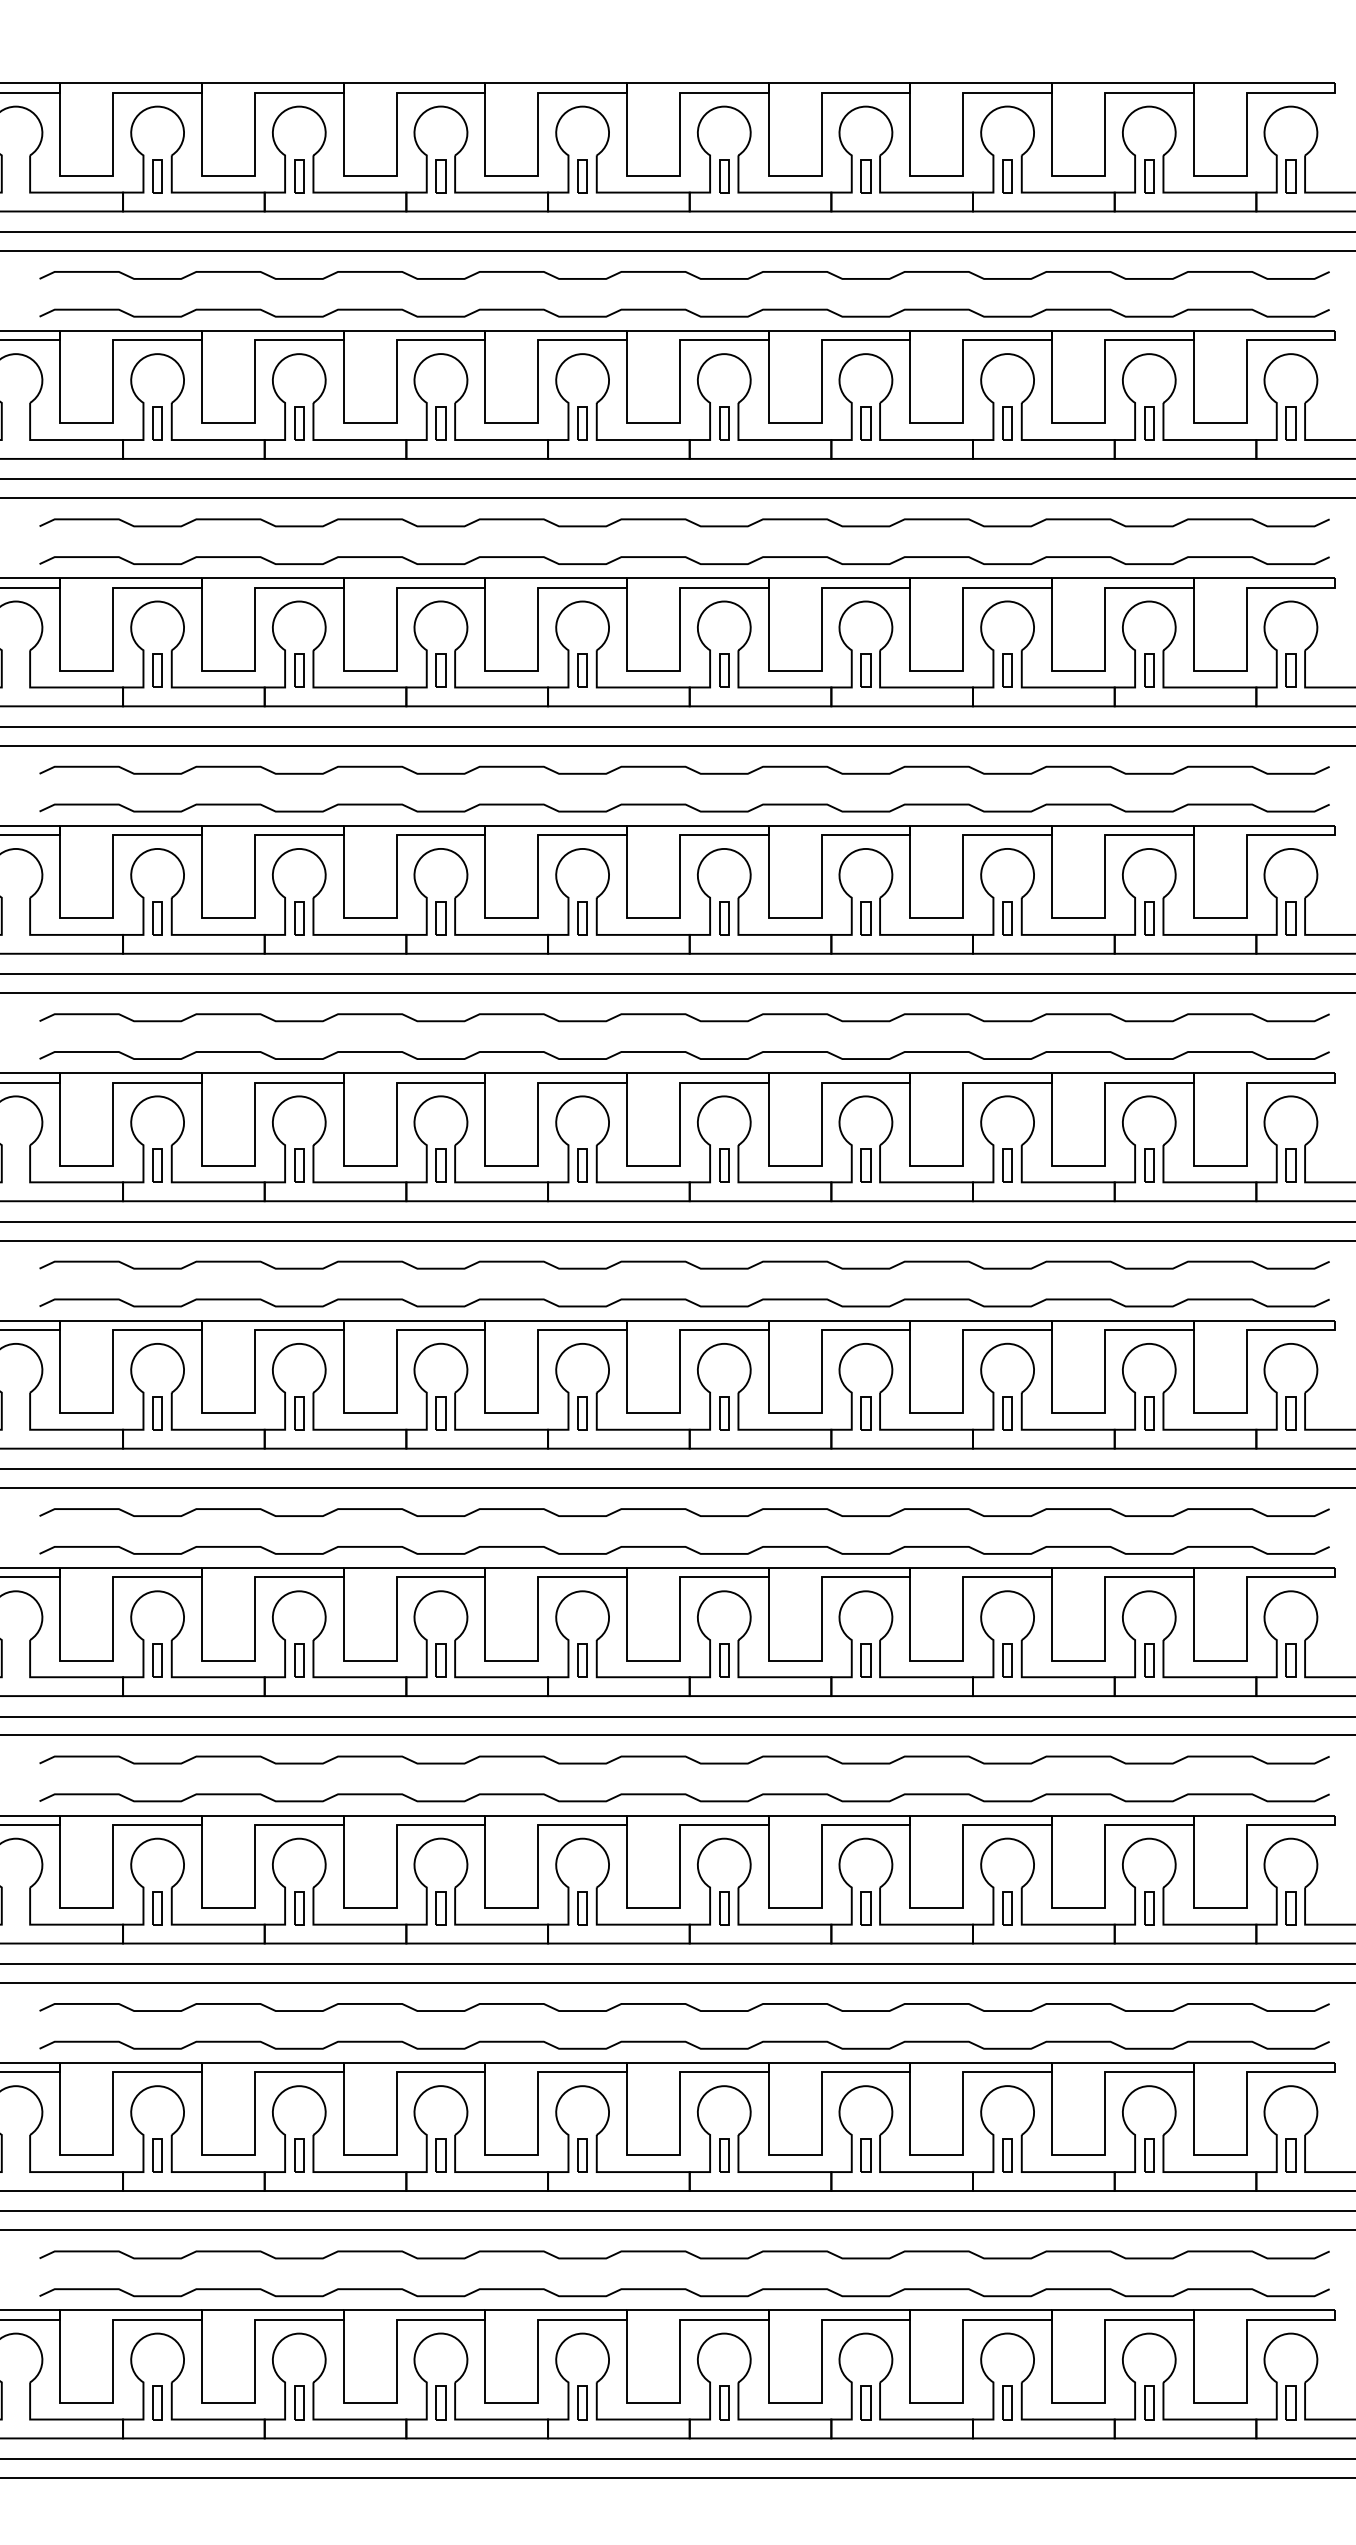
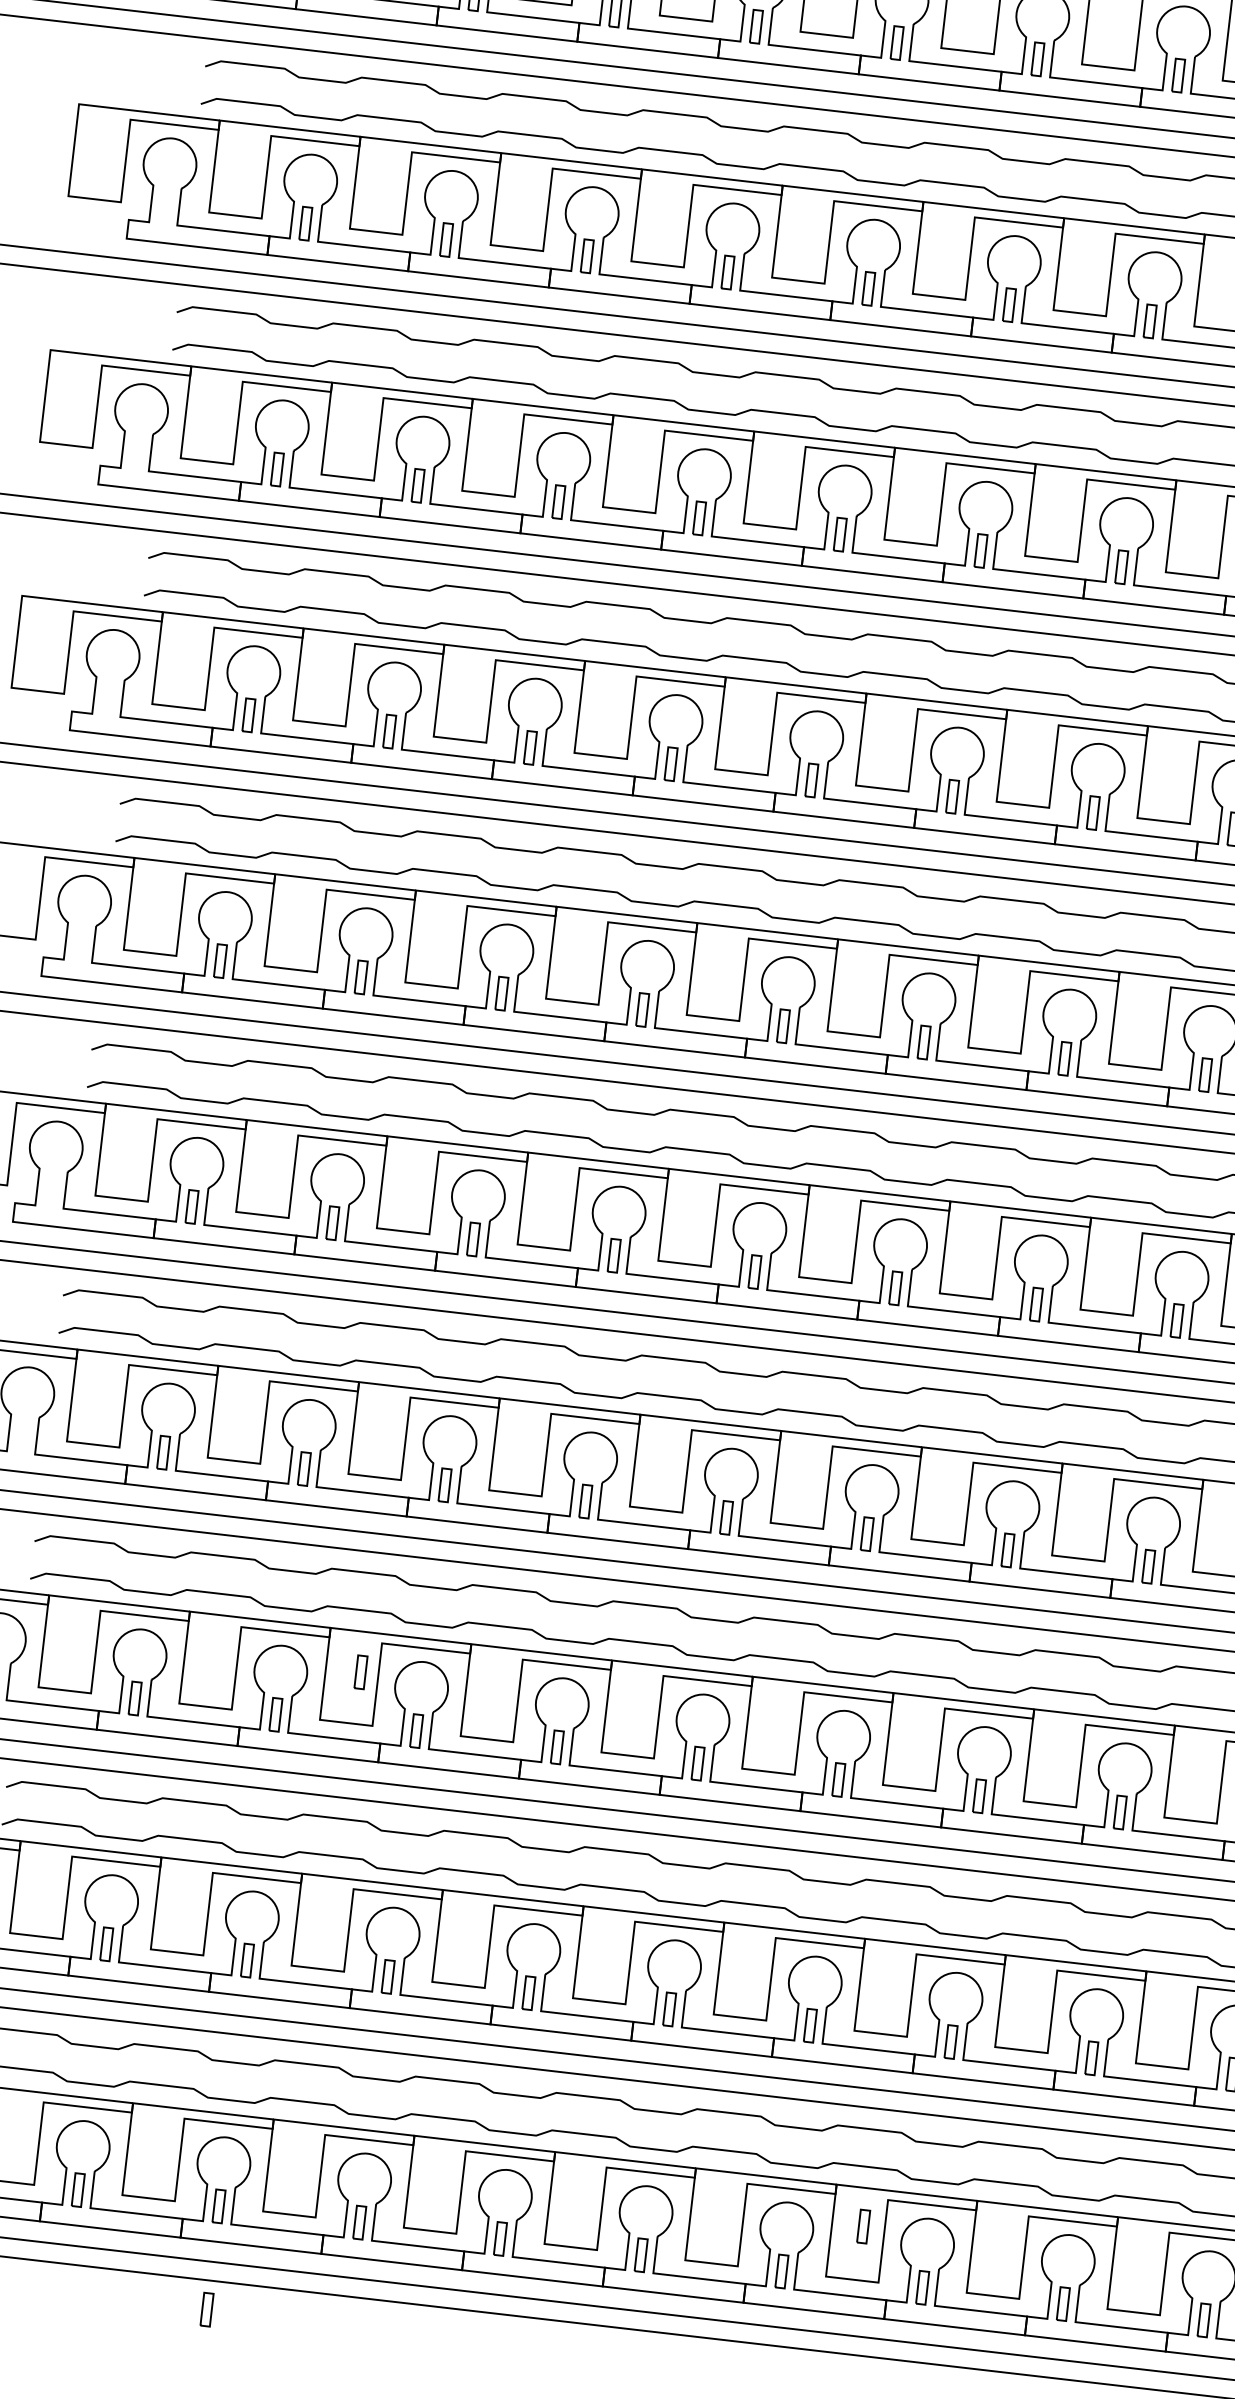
part: (378, 1856) -> (360, 1672), added
part: (941, 2348) -> (863, 2226), added
part: (299, 2506) -> (207, 2309), added

